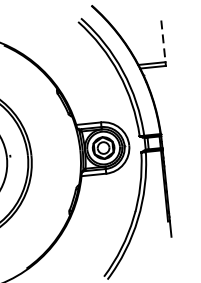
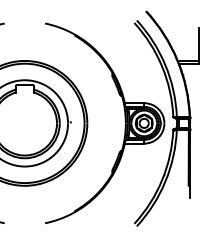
line: (163, 42) -> (199, 45), dashed -> solid

